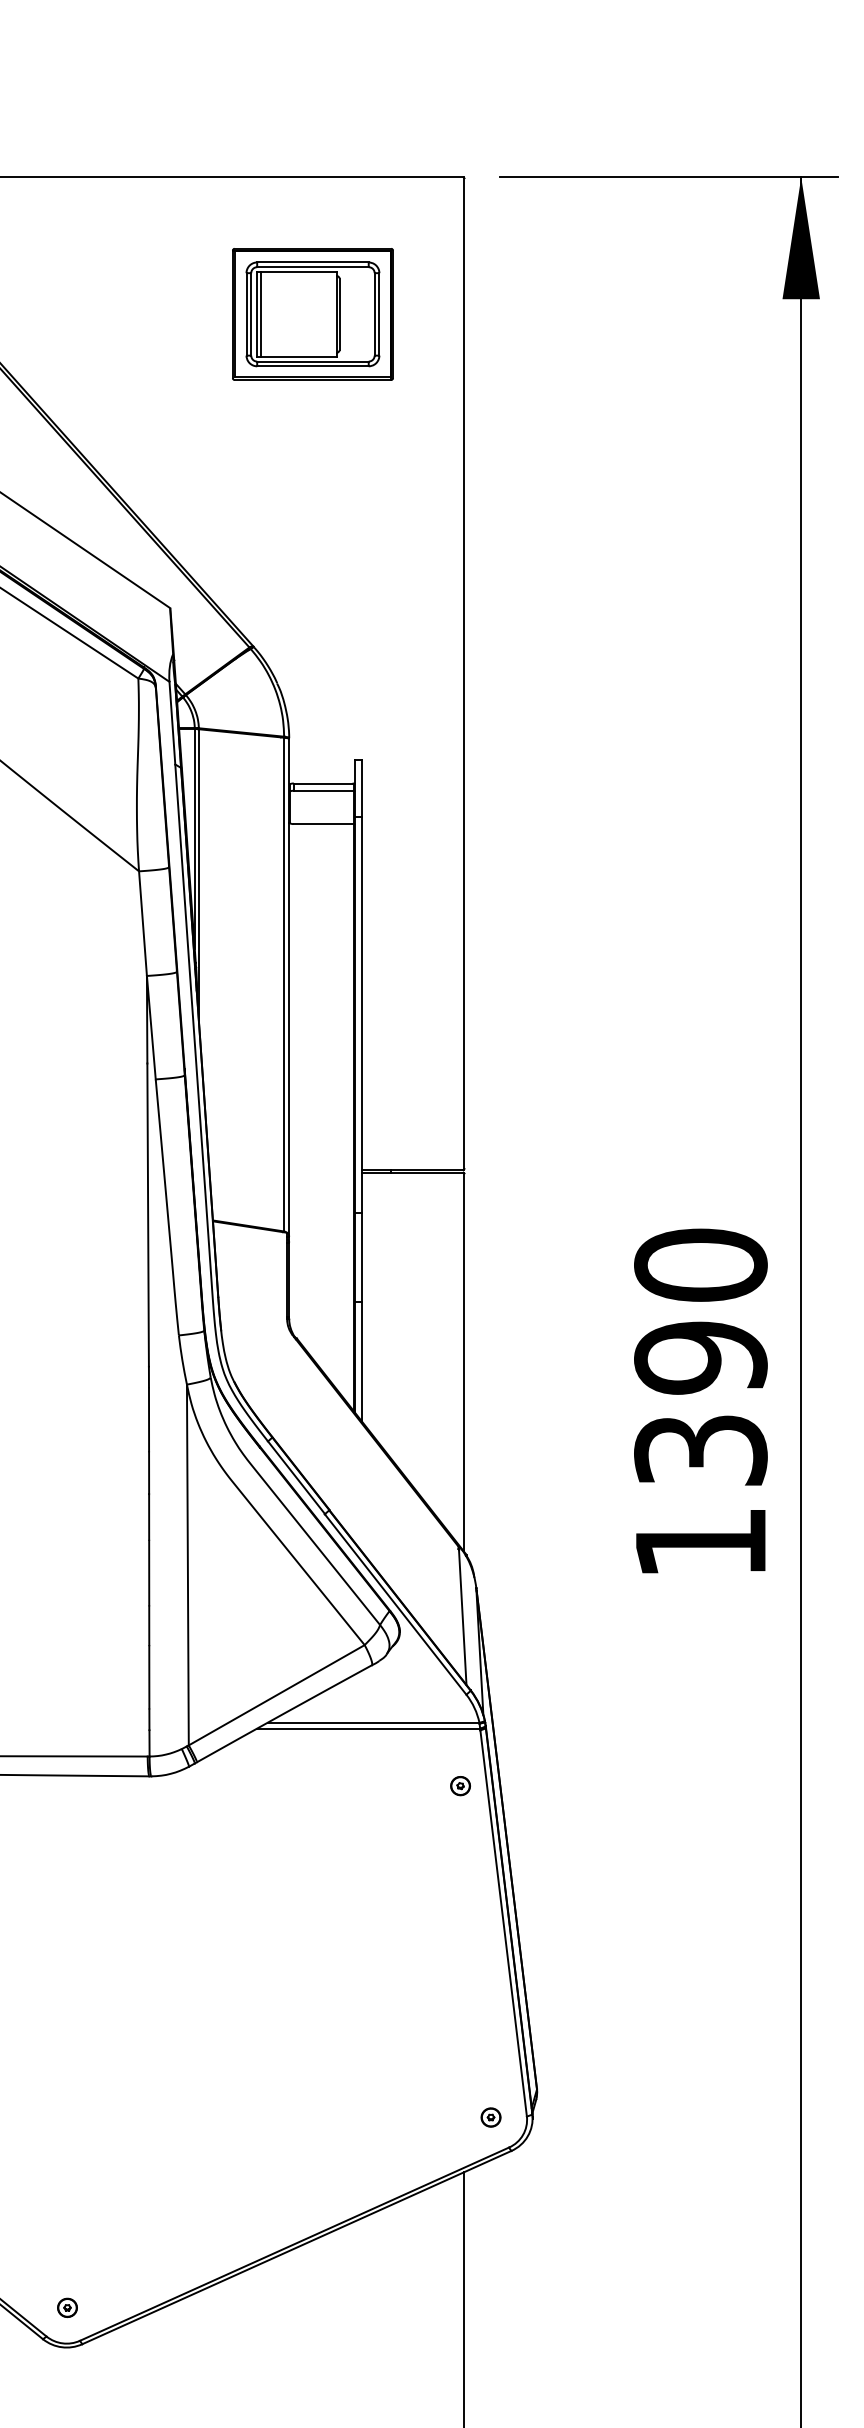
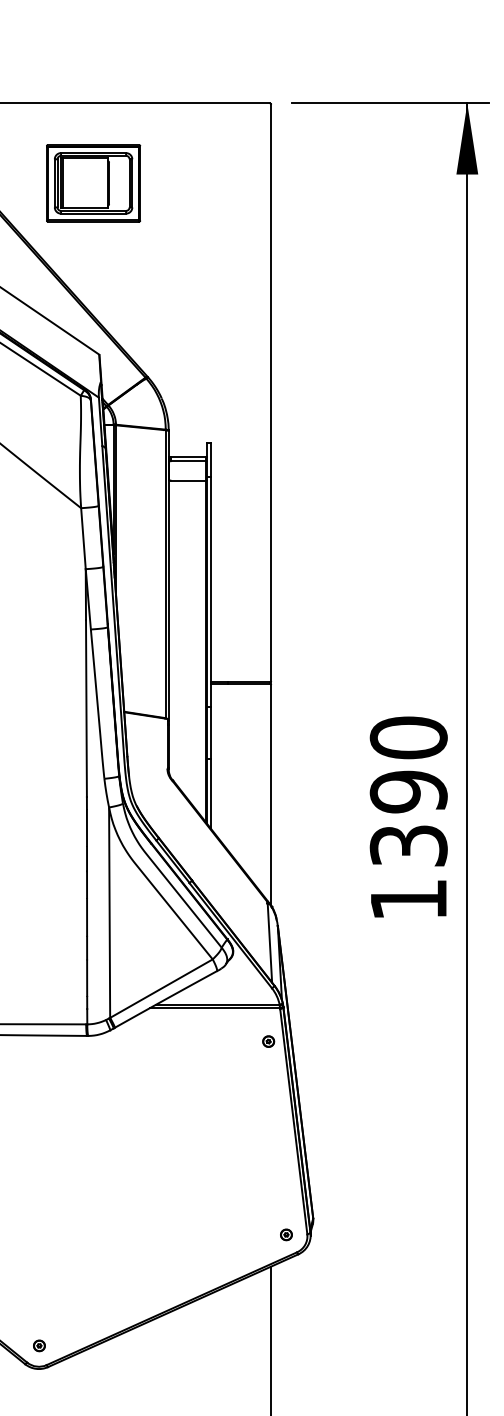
part: (312, 314) -> (93, 183), moved

